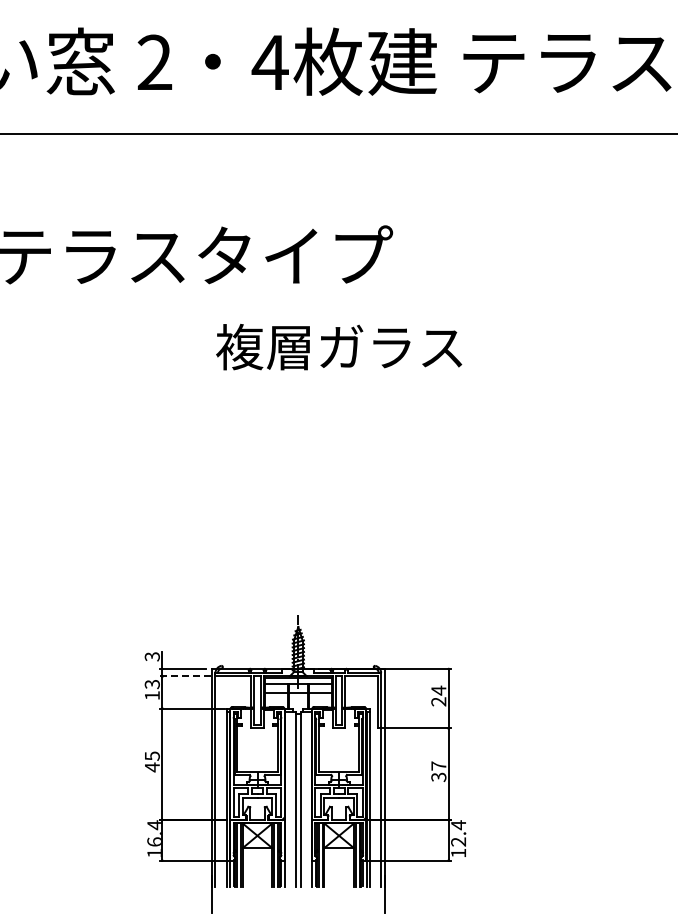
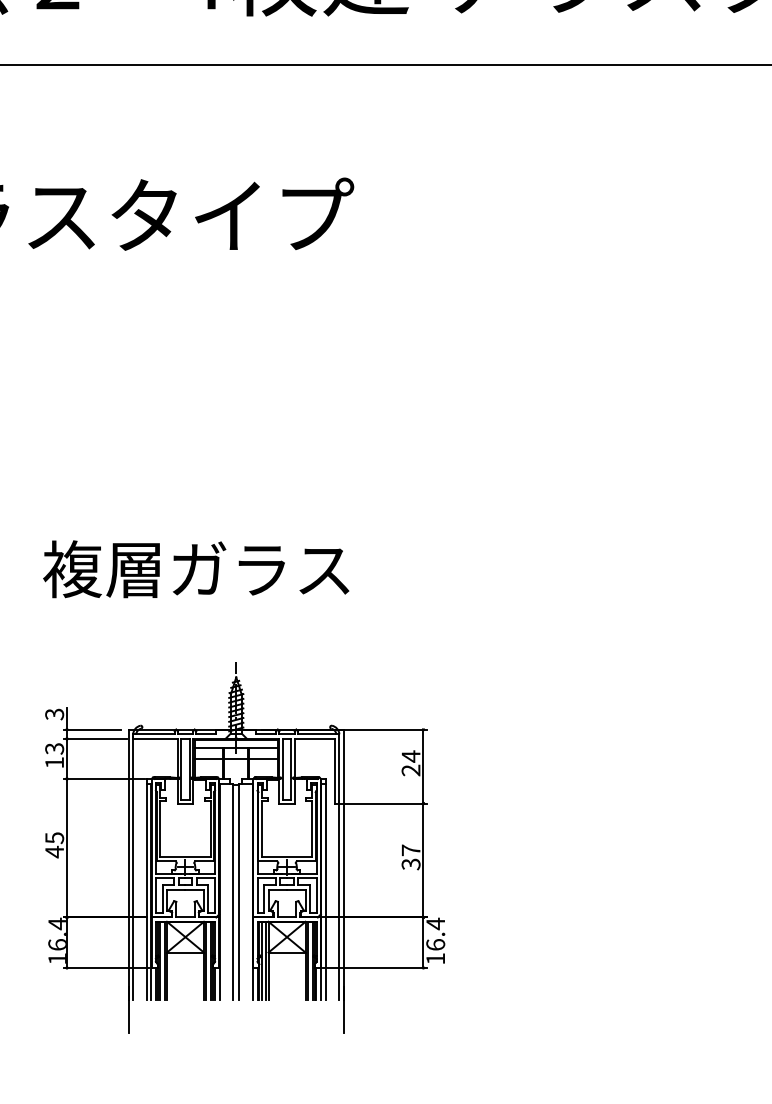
text: (339, 347) -> (196, 569), moved
line: (184, 676) -> (94, 738), dashed -> solid
text: (458, 841) -> (435, 944), 12.4 -> 16.4

